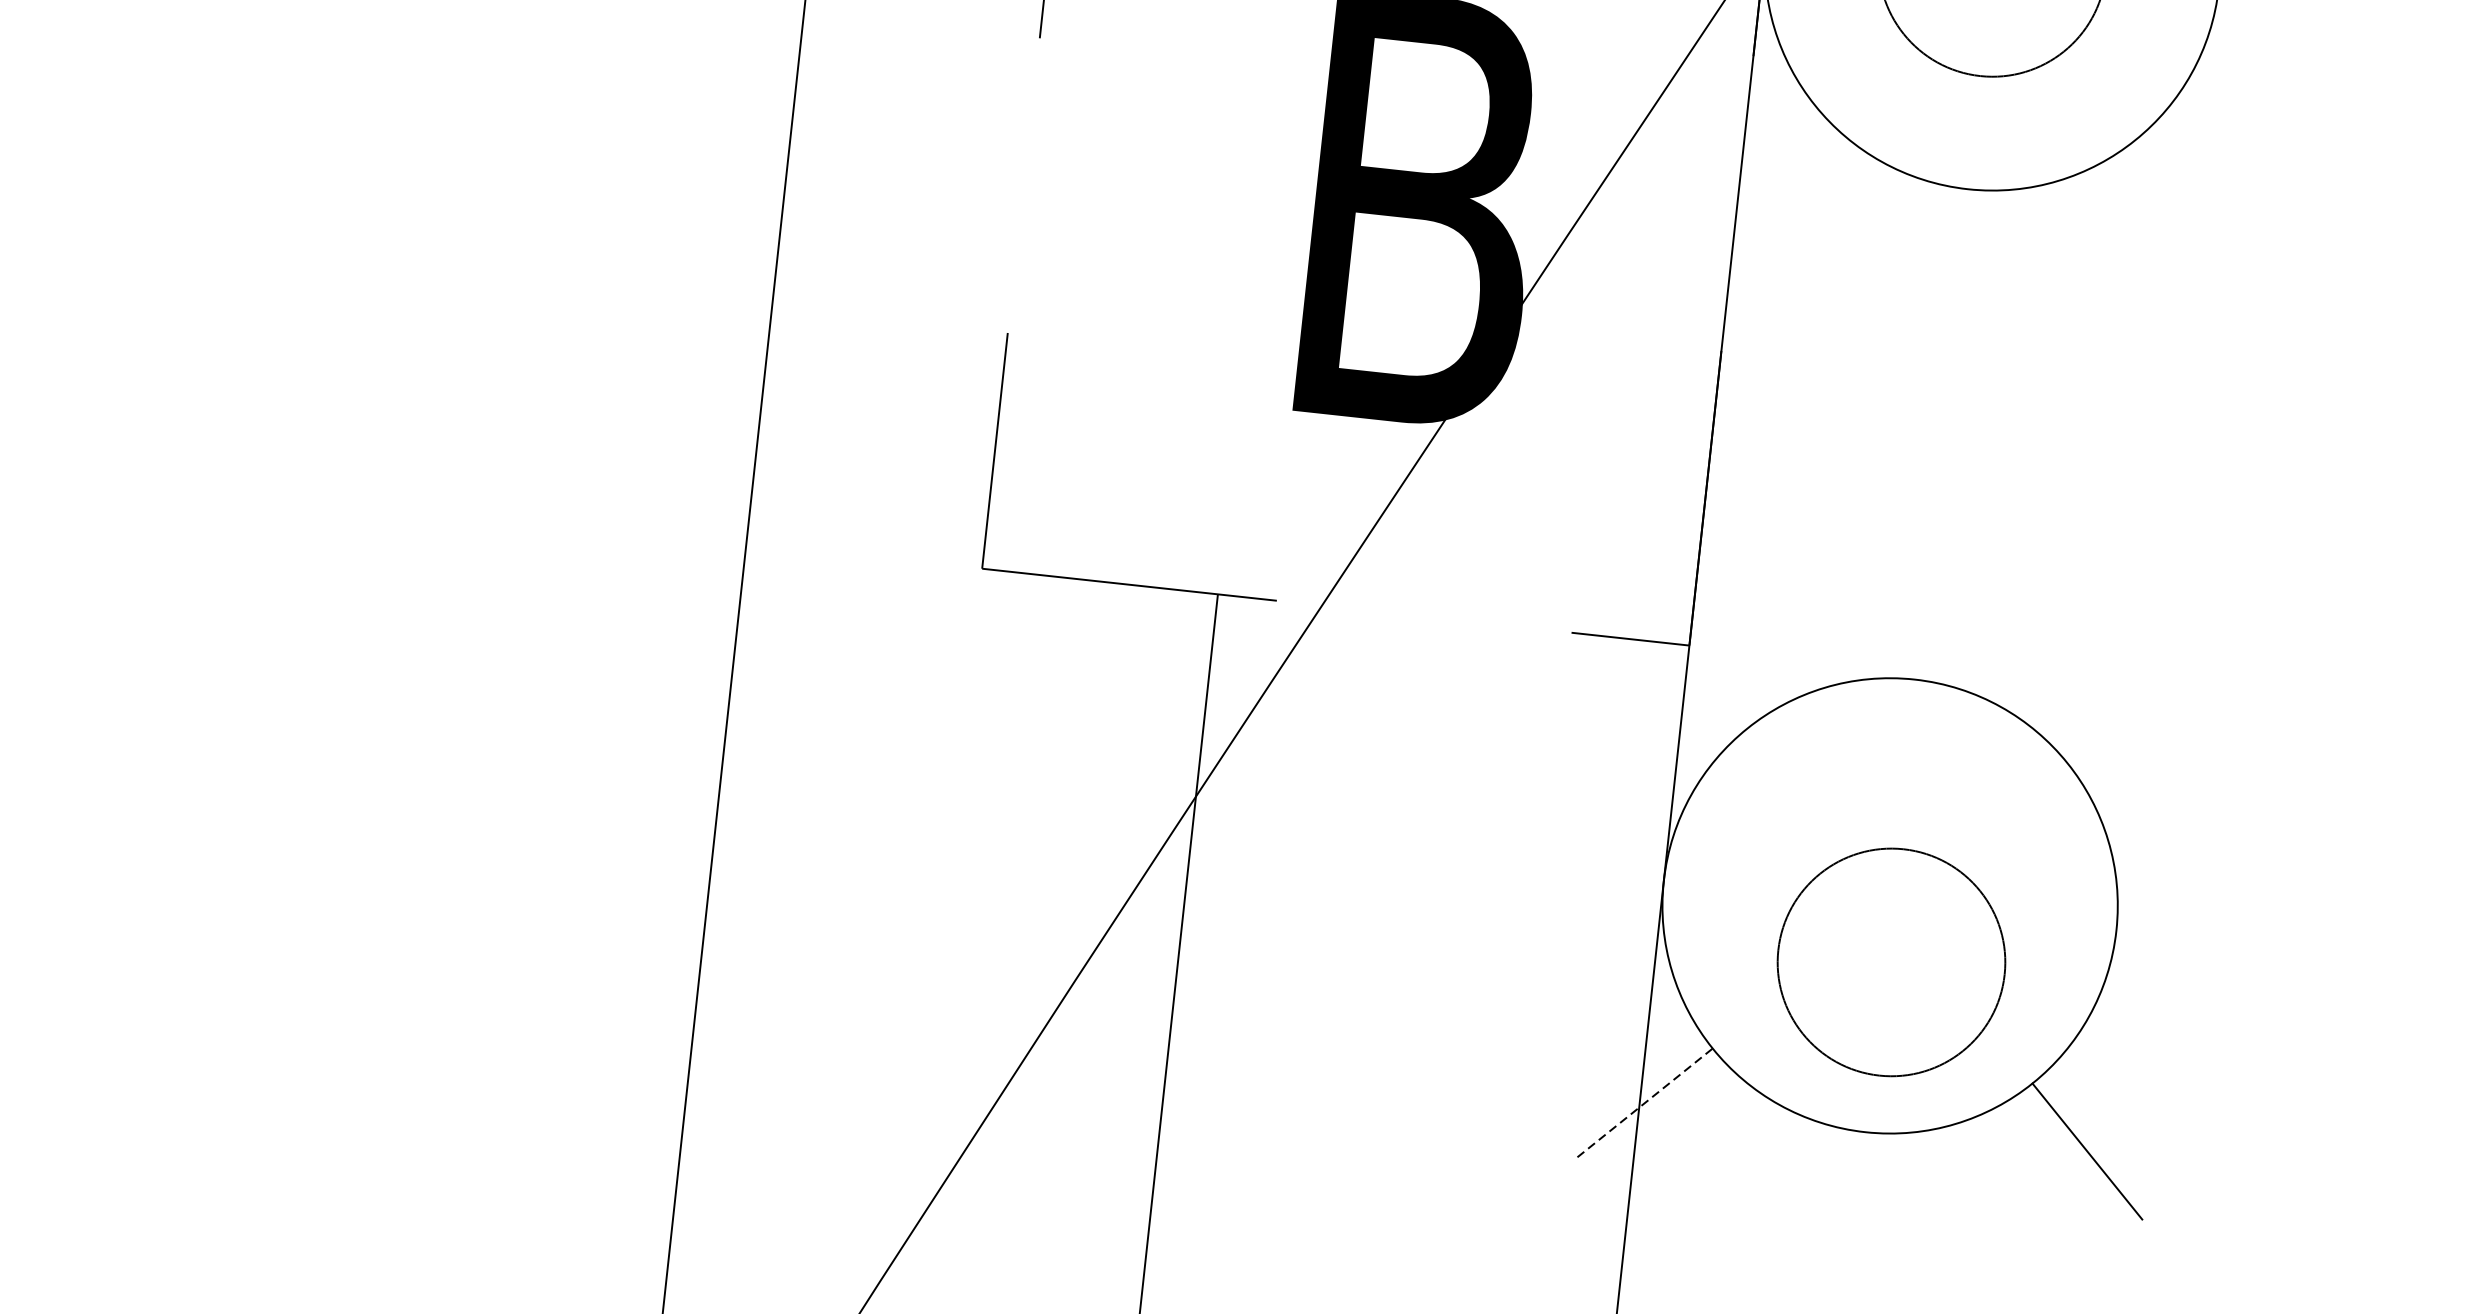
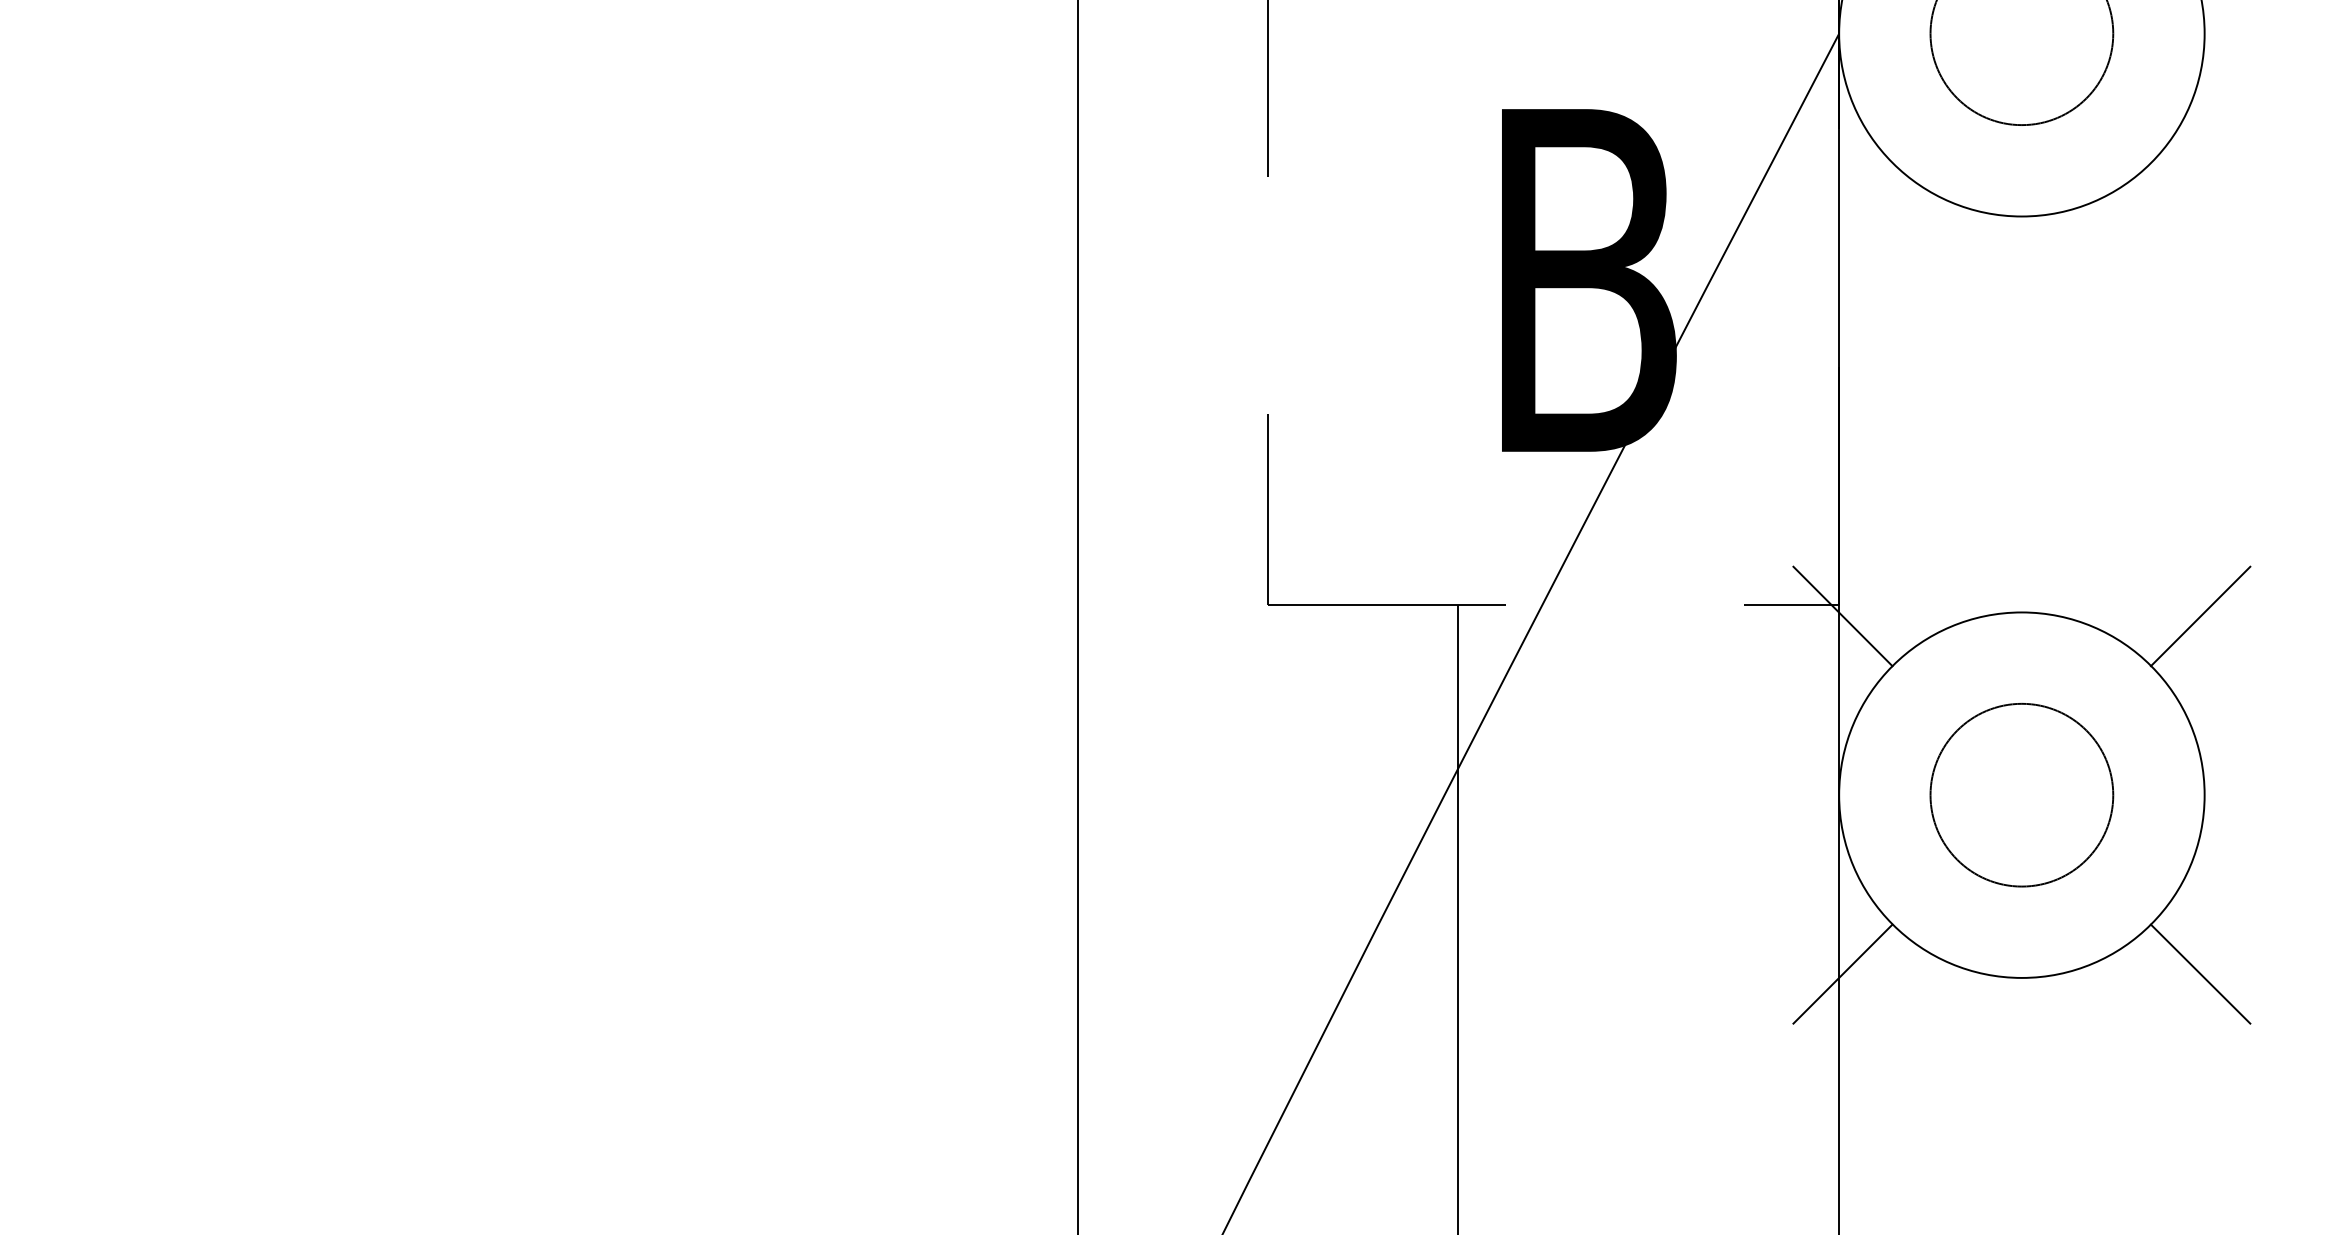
line: (1692, 660) -> (1842, 616), added
line: (2135, 708) -> (2200, 616), added
circle: (1890, 962) -> (2021, 795), moved
line: (1643, 1103) -> (1842, 974), dashed -> solid

